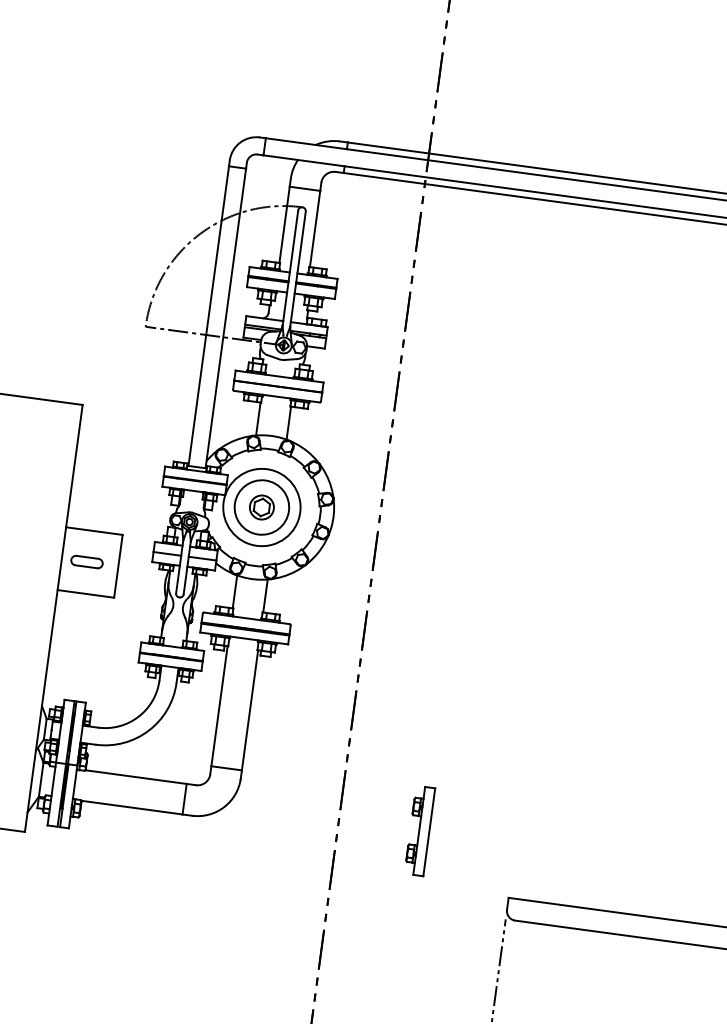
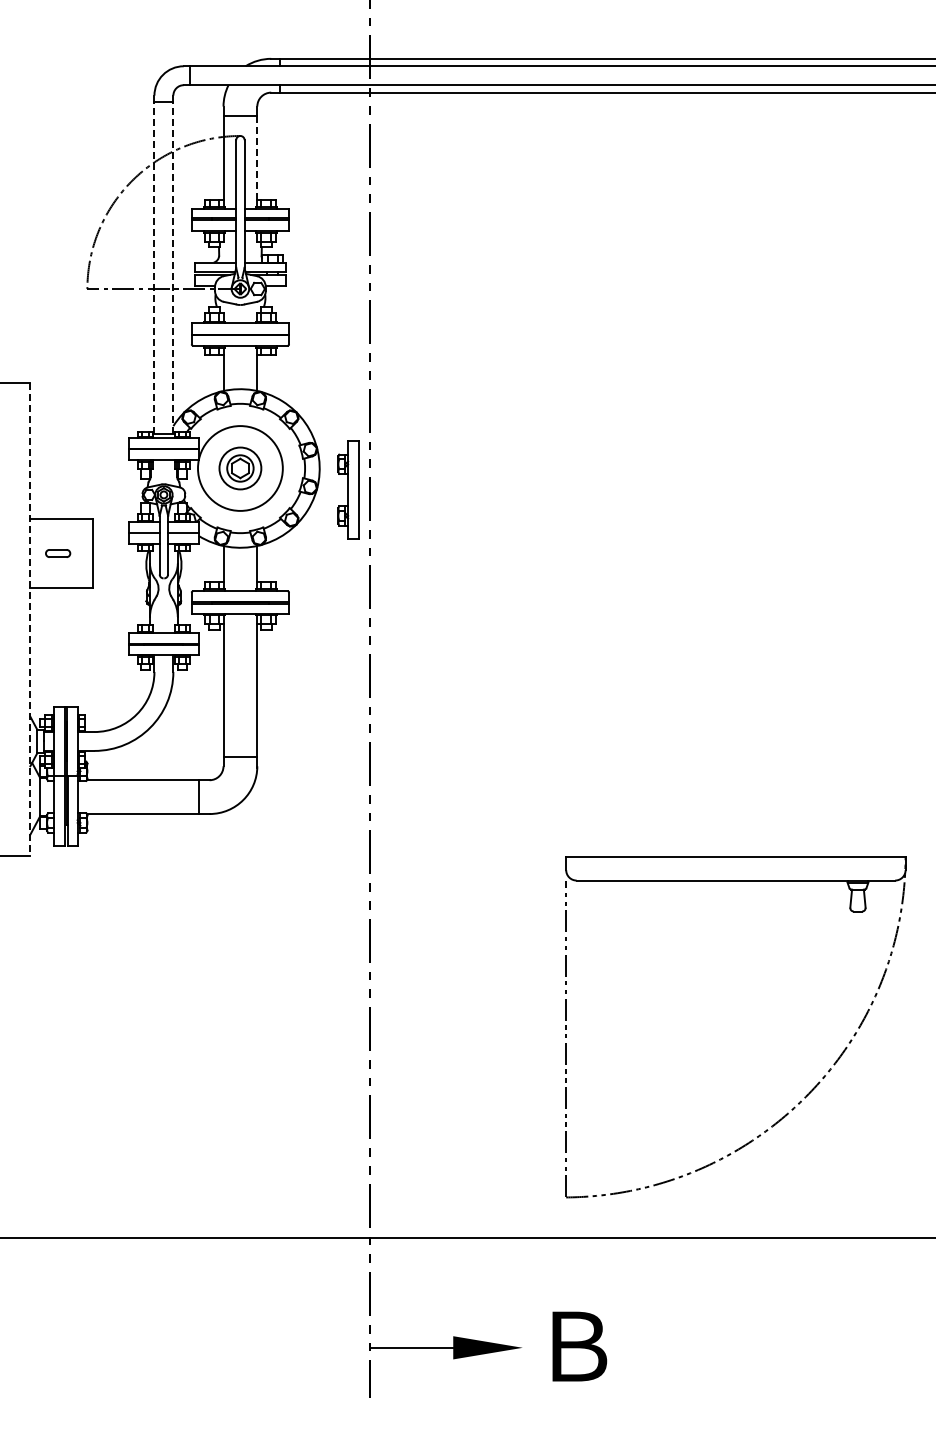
line: (315, 229) -> (257, 158), solid -> dashed
line: (208, 316) -> (154, 268), solid -> dashed
line: (225, 318) -> (173, 268), solid -> dashed
circle: (261, 507) -> (240, 468), size x0.7
part: (86, 561) -> (57, 553), size x0.7
line: (53, 619) -> (30, 620), solid -> dashed
part: (419, 830) -> (348, 489), moved

